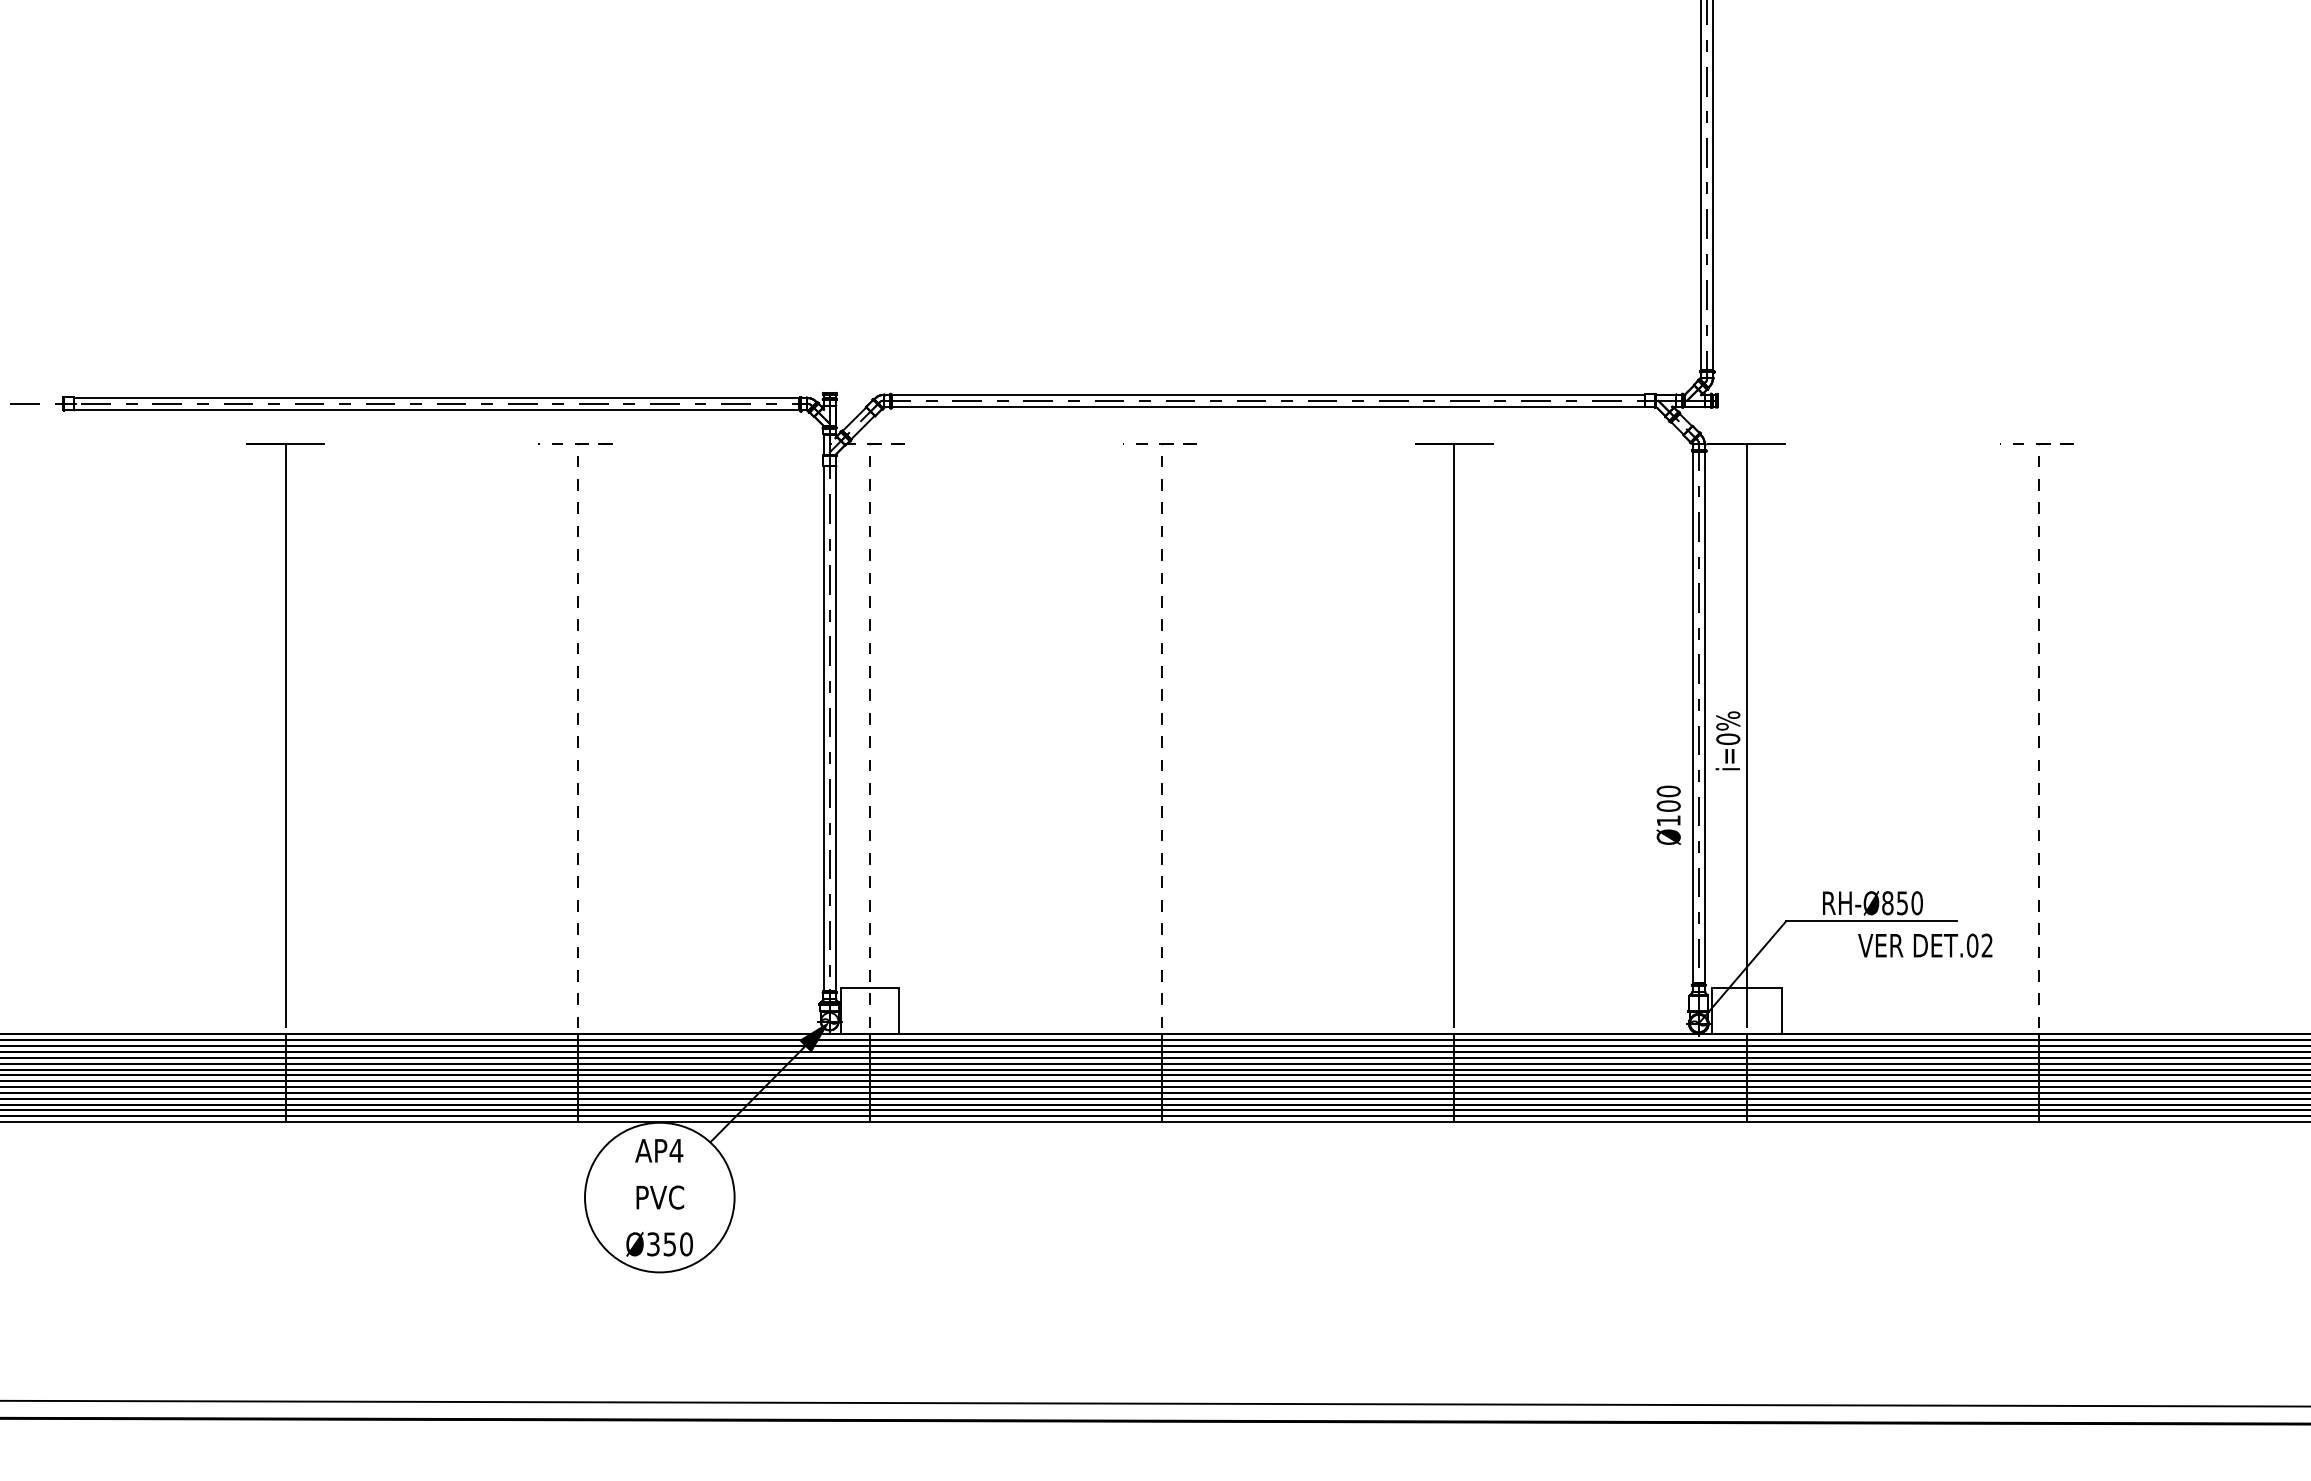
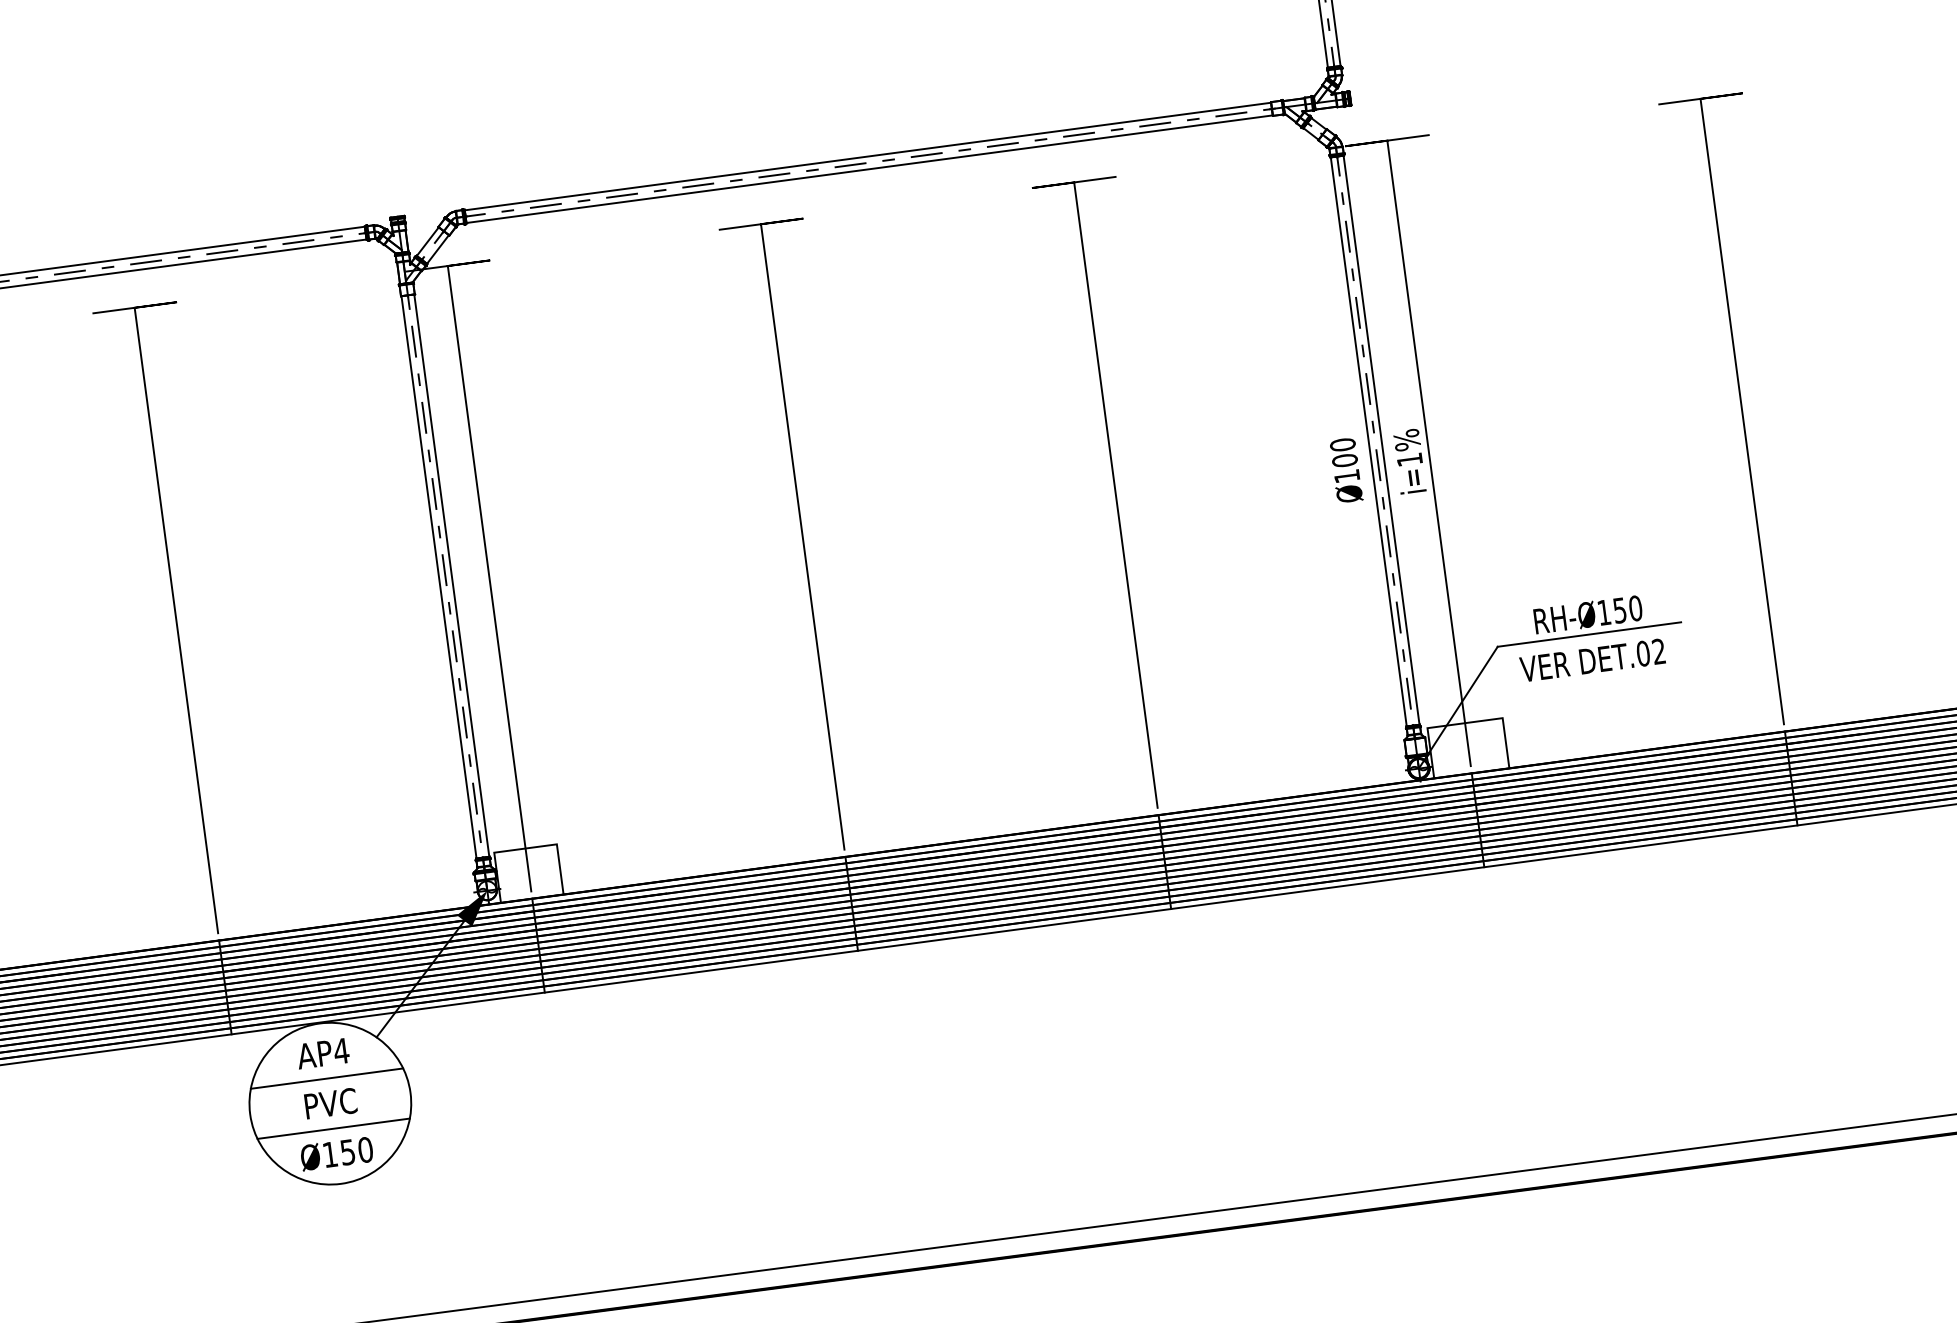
line: (577, 675) -> (167, 555), dashed -> solid
line: (869, 675) -> (480, 514), dashed -> solid
line: (1162, 675) -> (794, 472), dashed -> solid
line: (2038, 675) -> (1733, 347), dashed -> solid
text: (1728, 739) -> (1410, 459), i=0% -> i=1%
text: (1668, 814) -> (1345, 469), moved
text: (1887, 903) -> (1603, 612), RH-Ø850 -> RH-Ø150
text: (1925, 945) -> (1592, 660), moved
line: (659, 1174) -> (326, 1078), added
line: (659, 1220) -> (333, 1128), added
text: (653, 1244) -> (330, 1154), Ø350 -> Ø150

